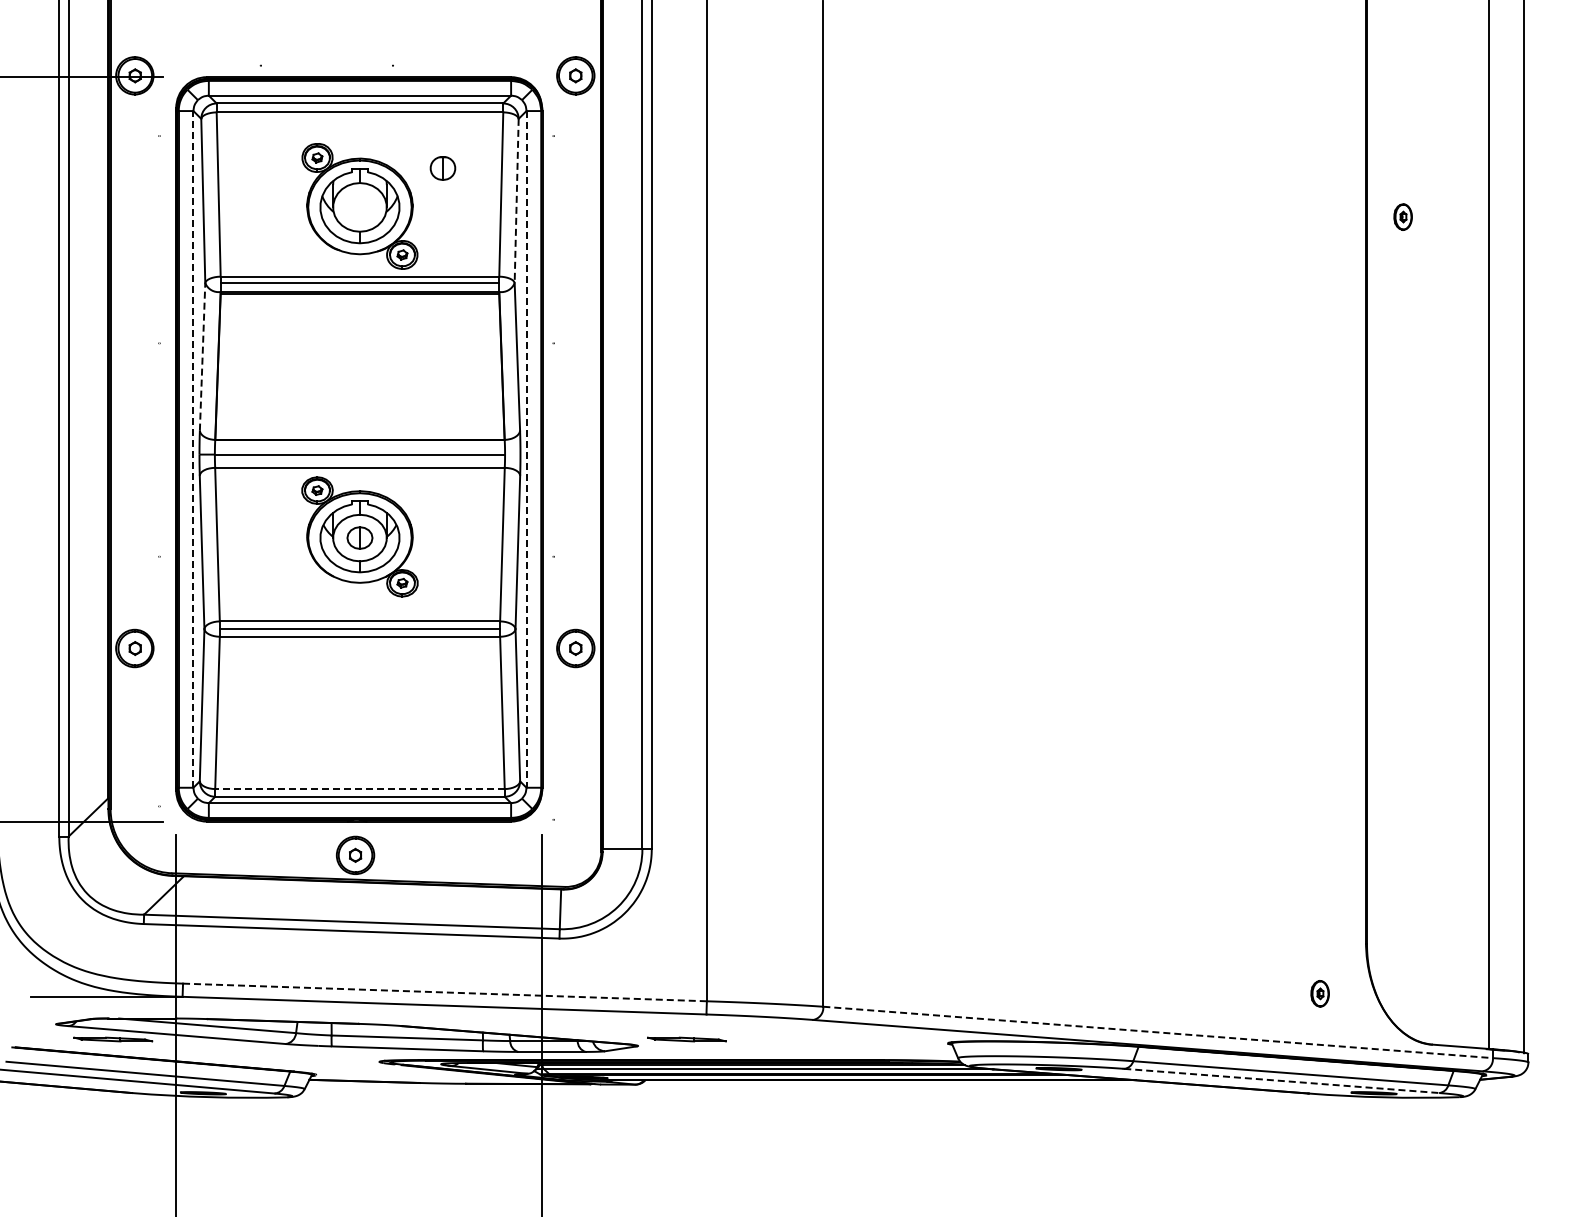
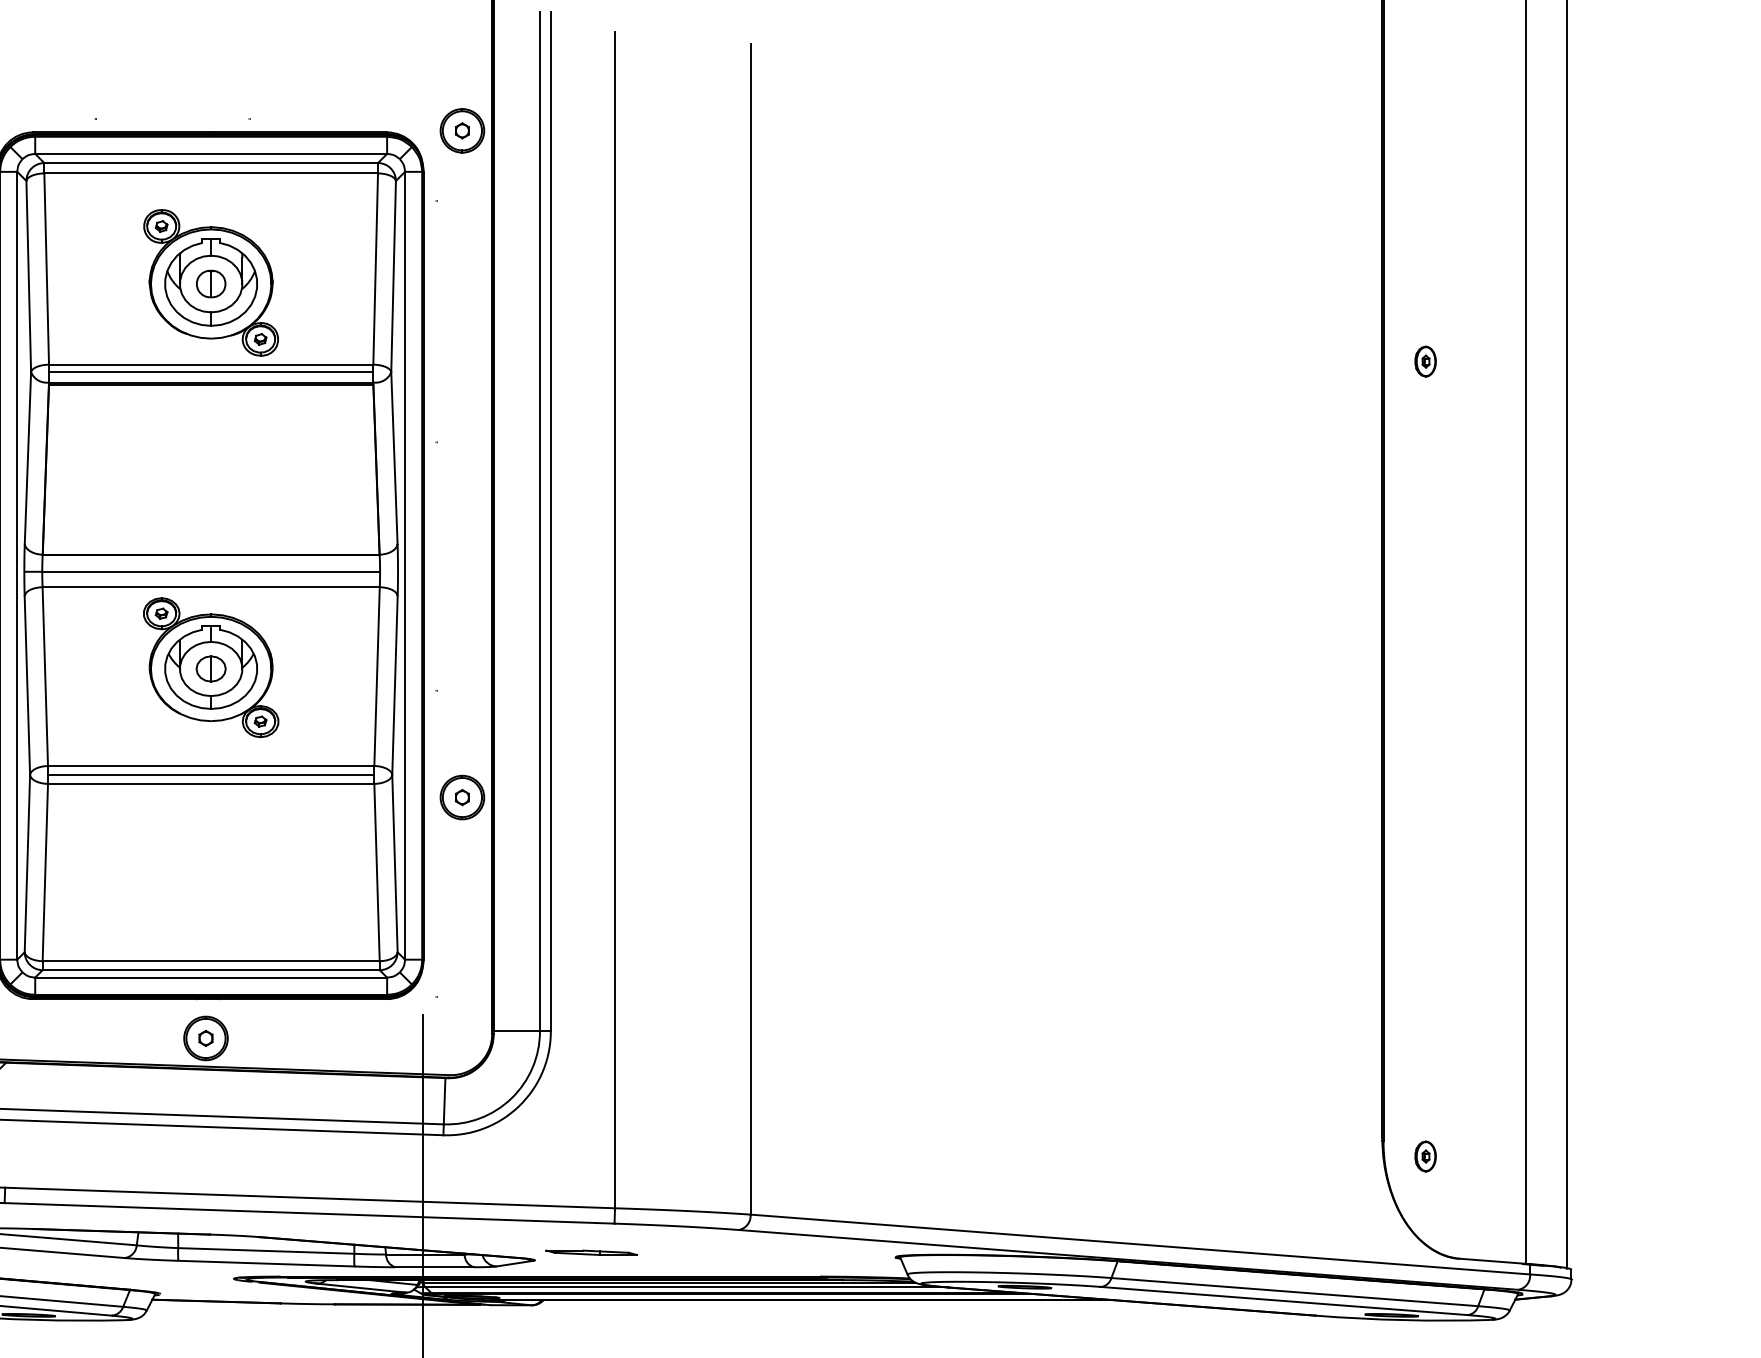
part: (442, 168) -> (210, 284), moved
line: (516, 201) -> (393, 277), dashed -> solid
part: (1402, 216) -> (1424, 360), moved
line: (202, 356) -> (27, 457), dashed -> solid
line: (193, 448) -> (17, 564), dashed -> solid
line: (526, 449) -> (405, 565), dashed -> solid
line: (359, 789) -> (210, 961), dashed -> solid
line: (445, 992) -> (310, 1198), dashed -> solid
part: (1319, 993) -> (1424, 1156), moved
line: (1158, 1032) -> (1140, 1244), dashed -> solid
line: (1281, 1080) -> (1284, 1300), dashed -> solid

